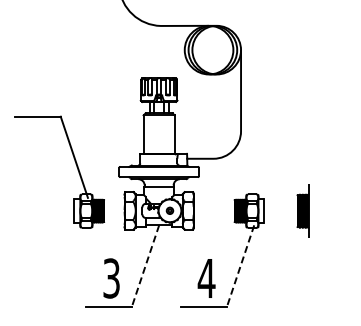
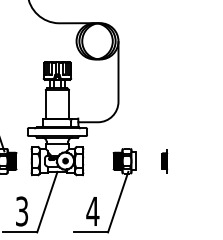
part: (302, 210) -> (164, 160), size x0.62
line: (145, 265) -> (47, 201), dashed -> solid
line: (240, 265) -> (118, 201), dashed -> solid

